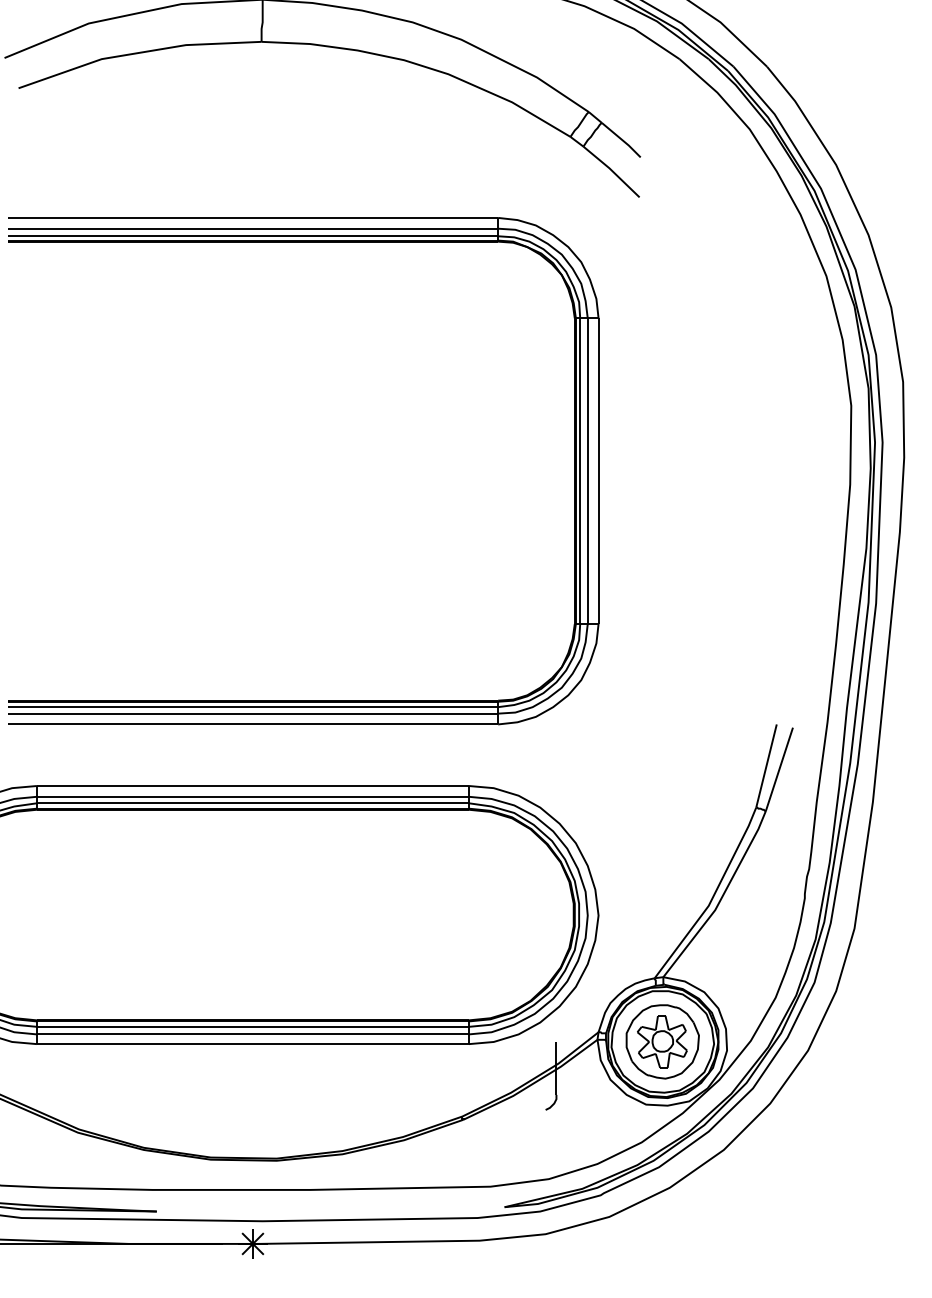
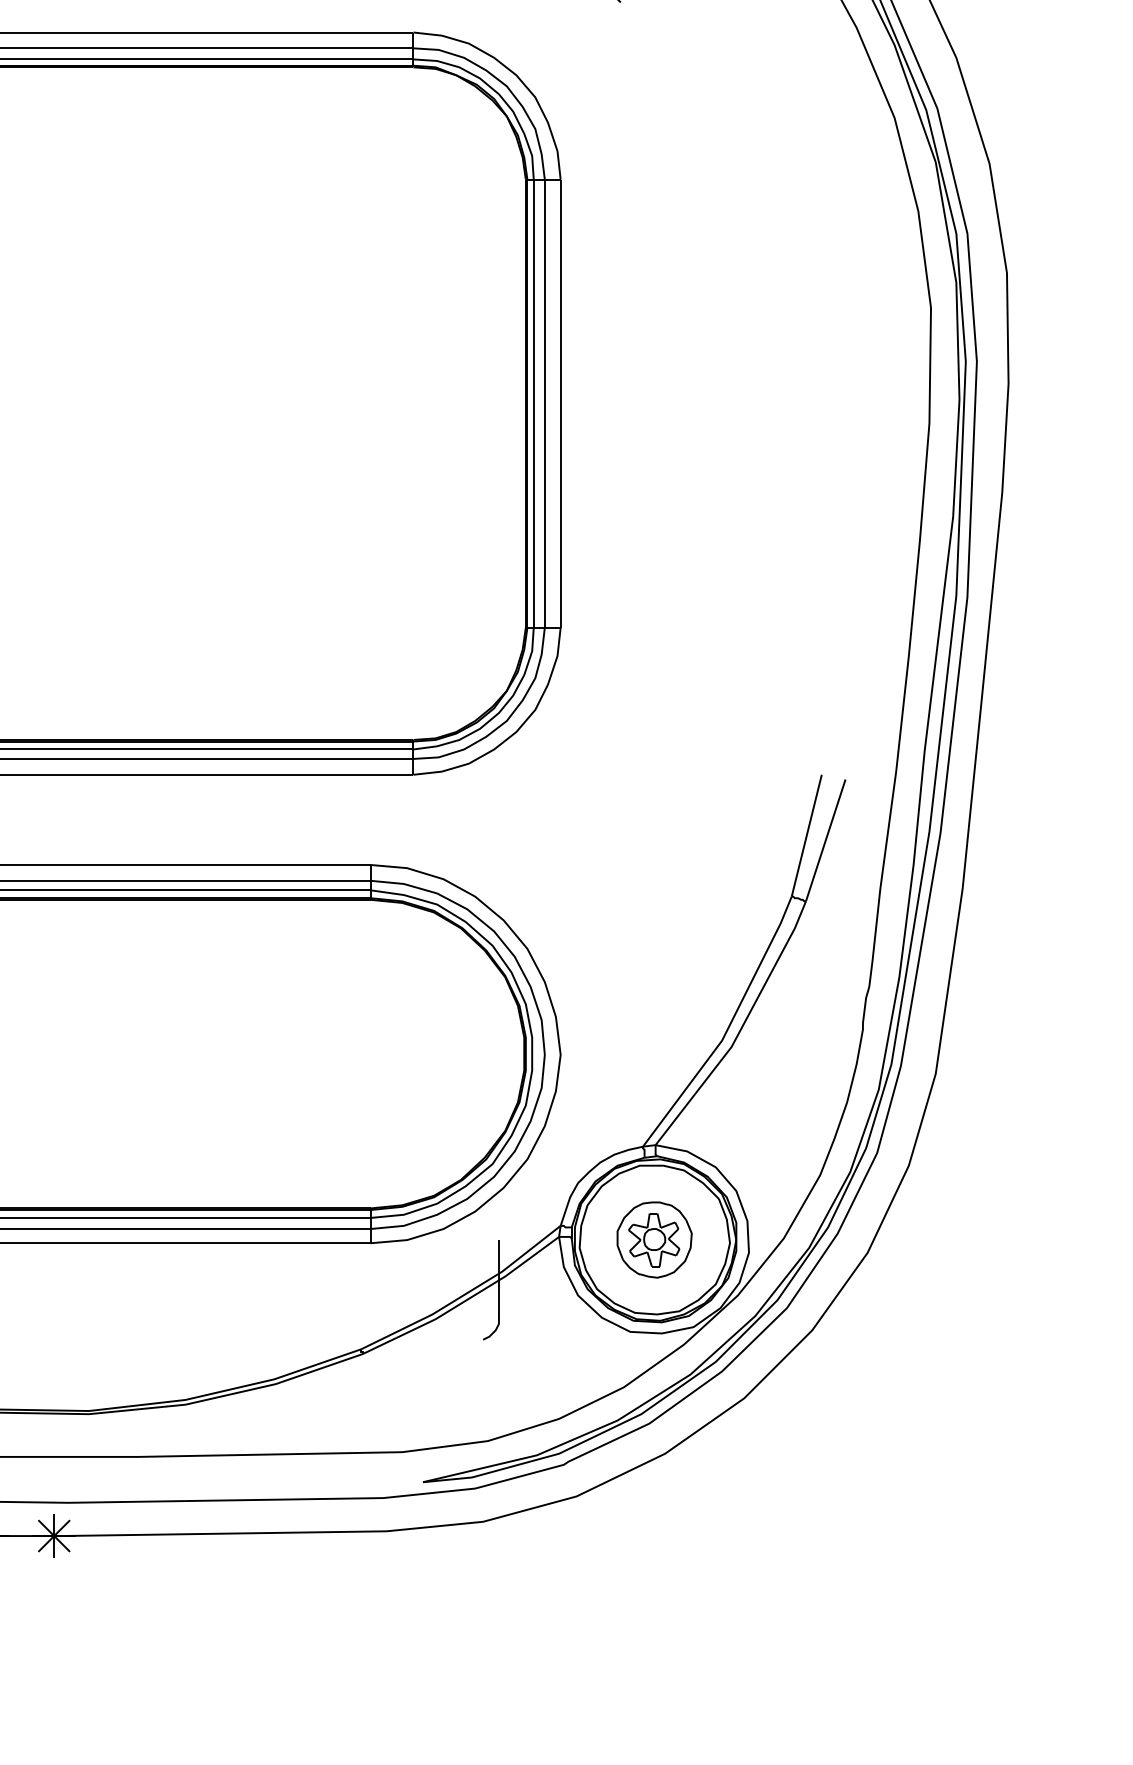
part: (662, 1041) -> (654, 1239), size x0.7

